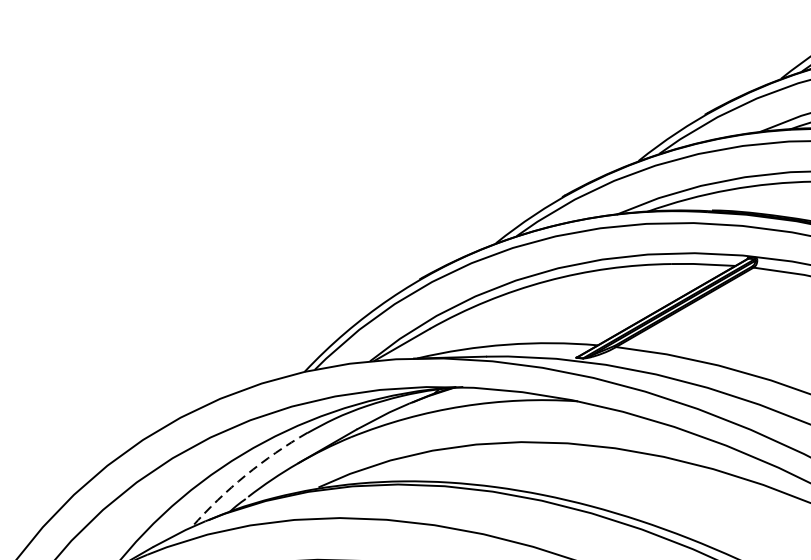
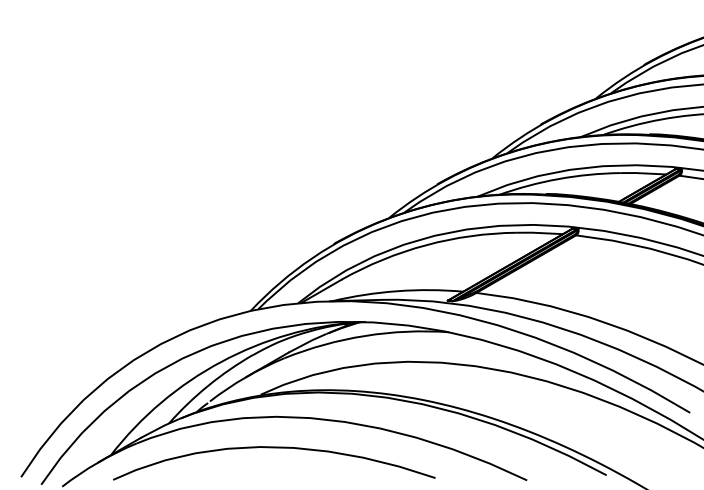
arc: (246, 474) -> (208, 385), dashed -> solid

